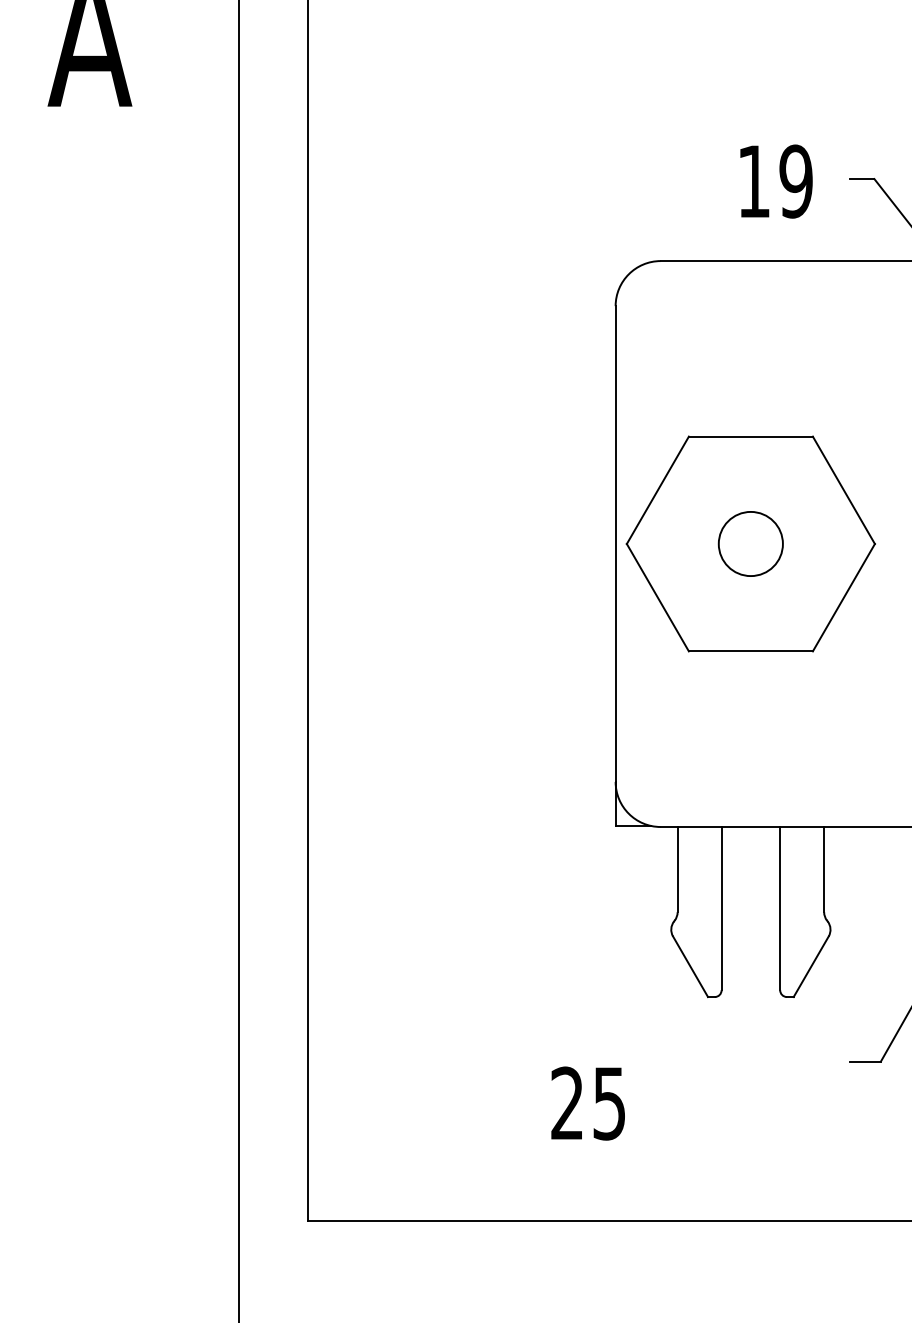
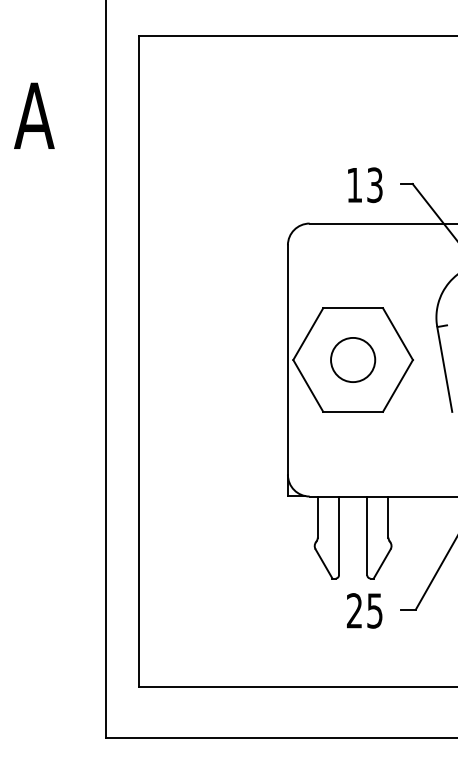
text: (795, 180) -> (374, 184), 19 -> 13
circle: (751, 542) -> (353, 359), size x1.43
text: (587, 1102) -> (364, 610), moved

